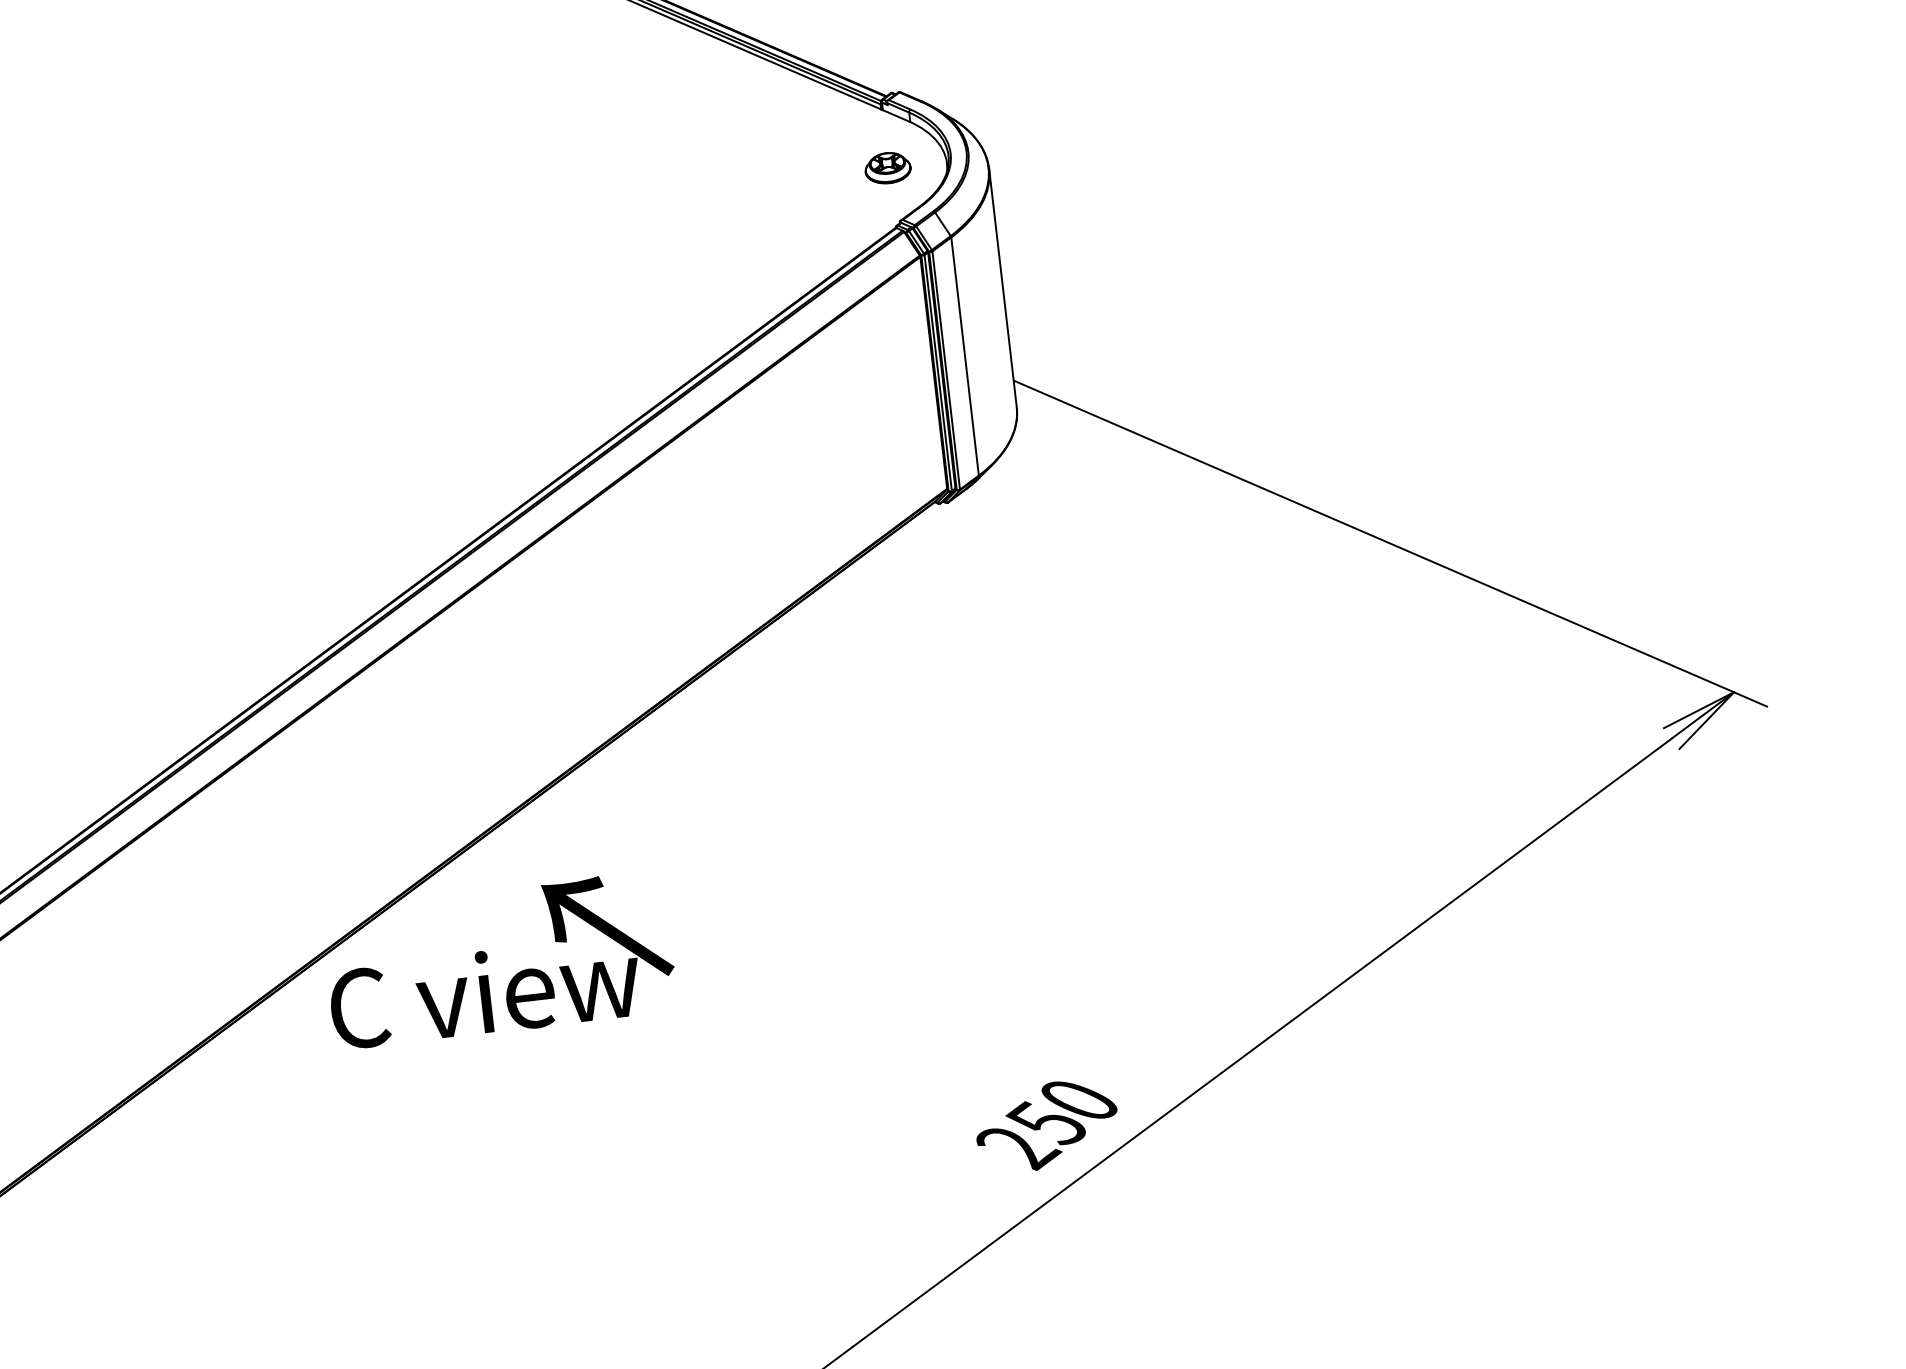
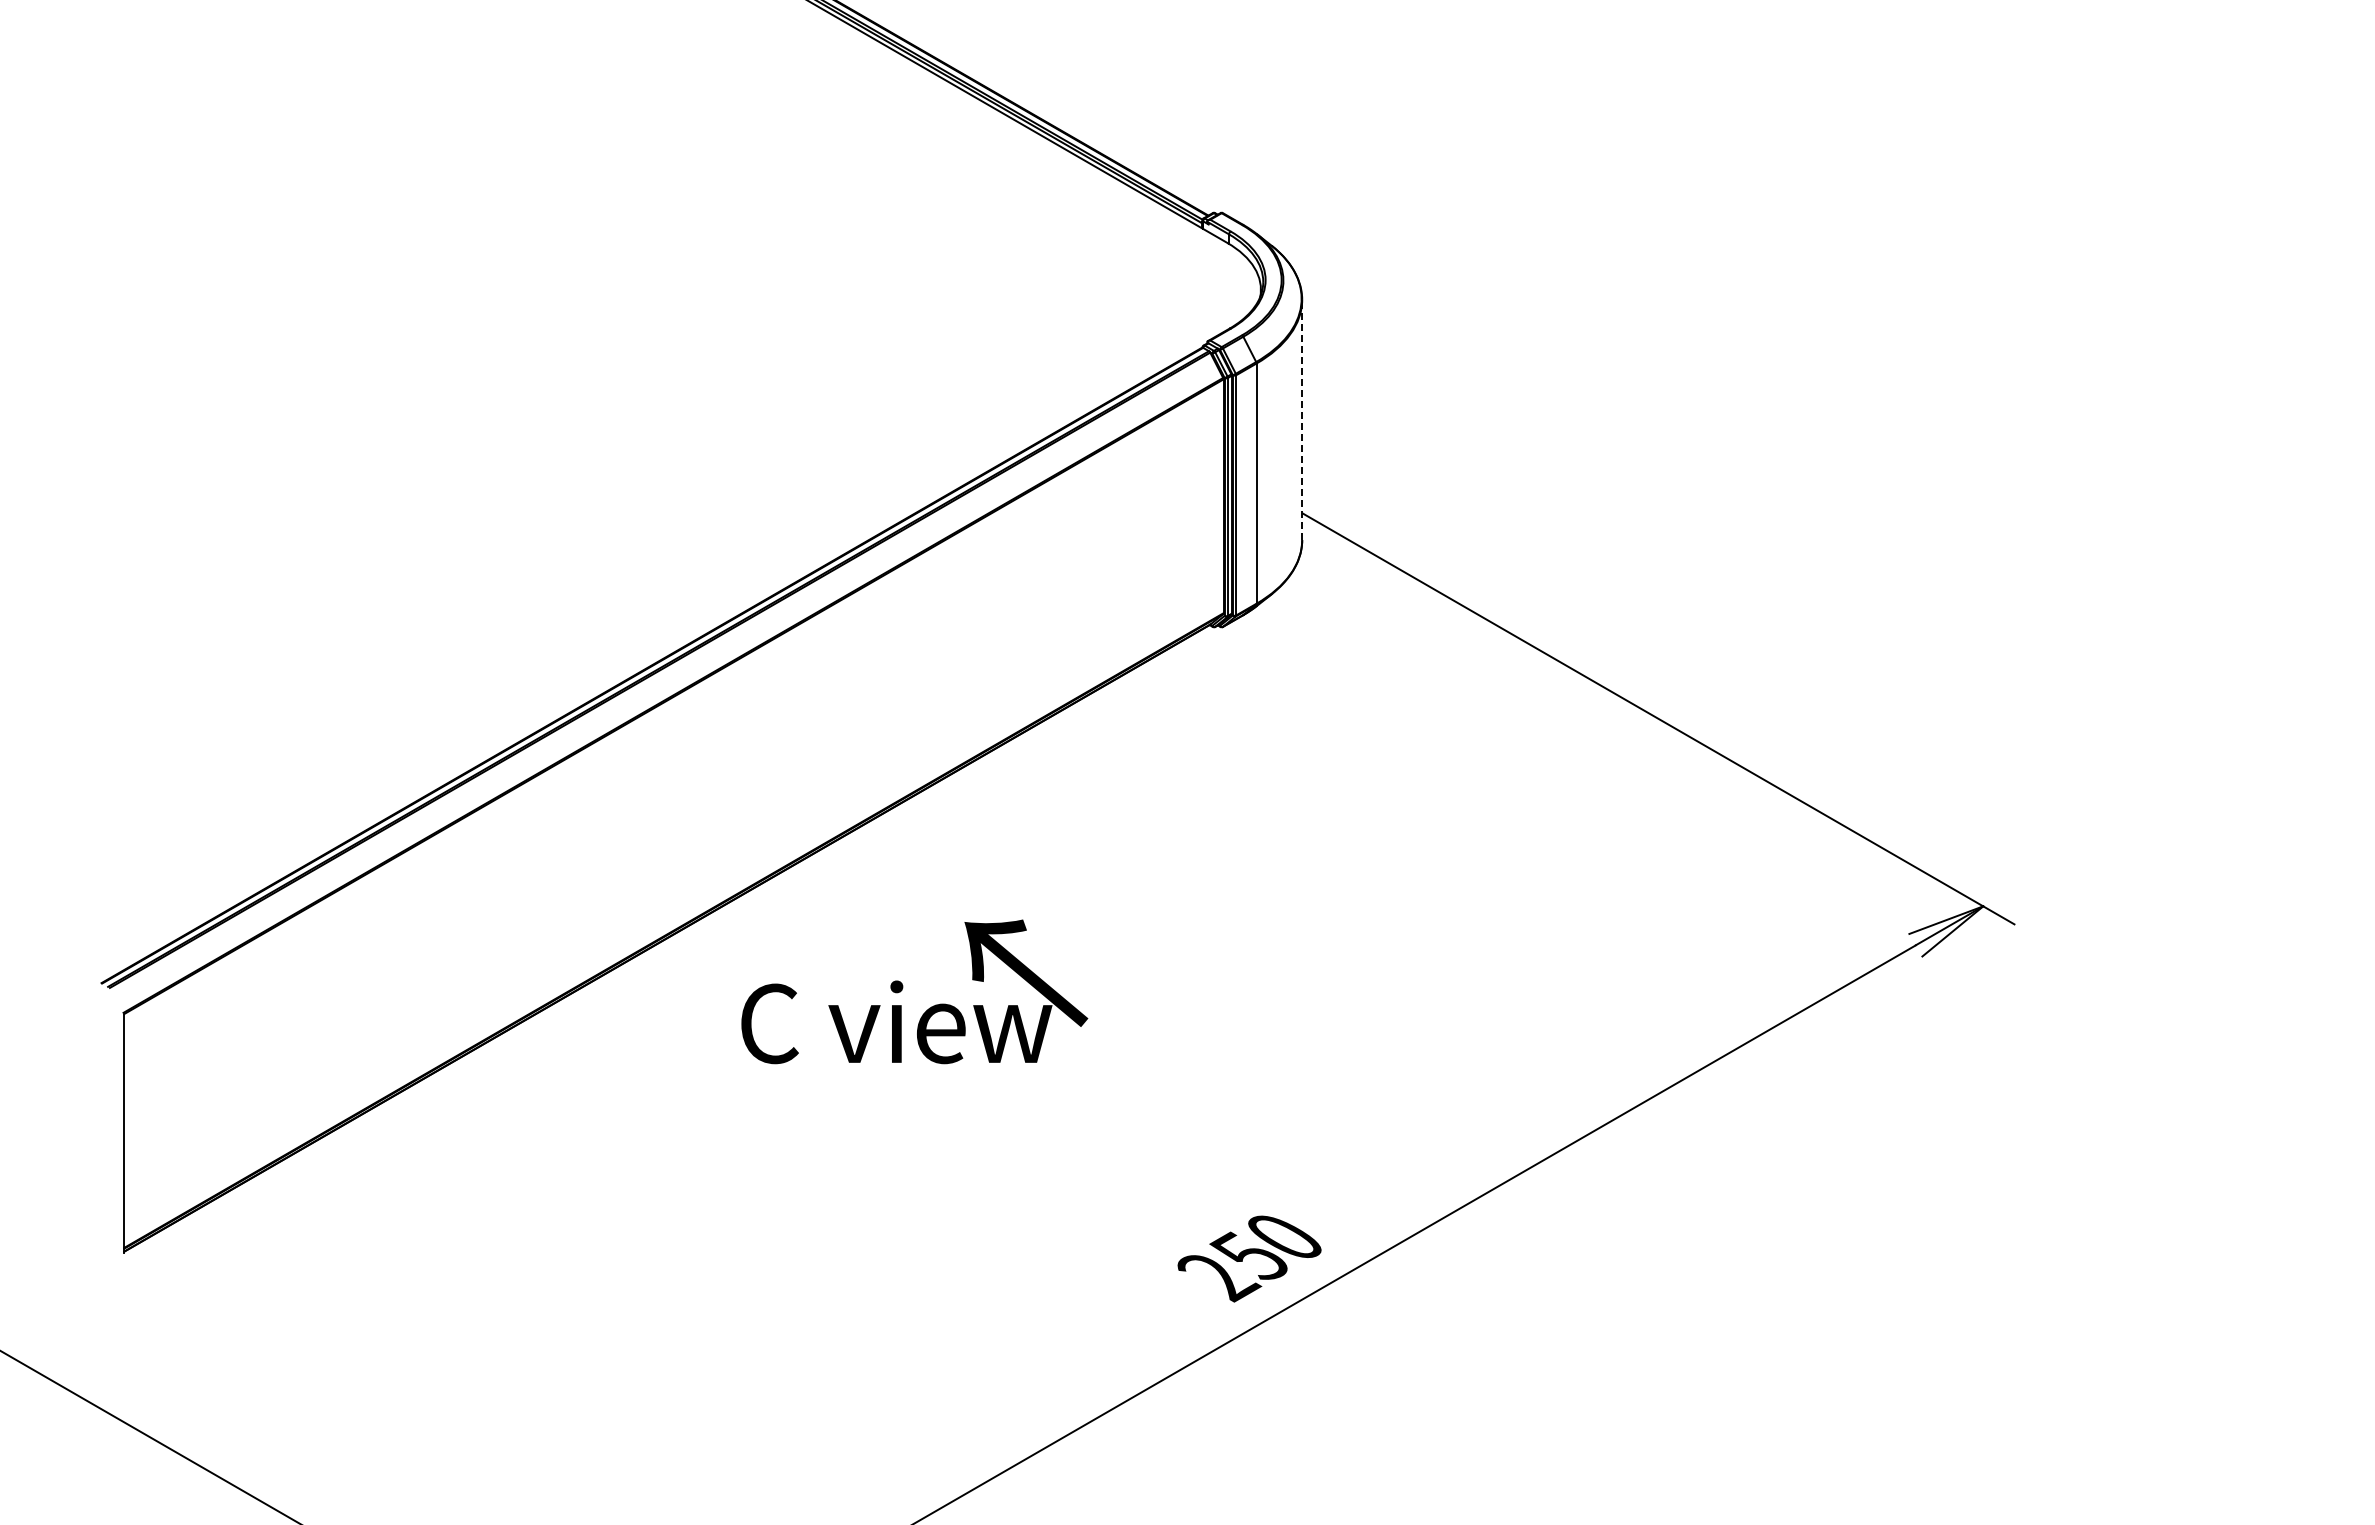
part: (887, 168) -> (1201, 287), removed
line: (1003, 287) -> (1302, 419), solid -> dashed
text: (499, 959) -> (914, 991), moved

